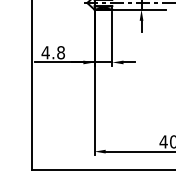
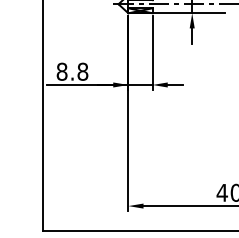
text: (45, 52) -> (61, 71), 4.8 -> 8.8

